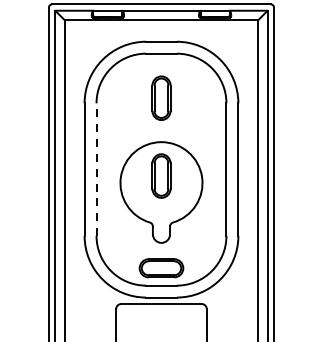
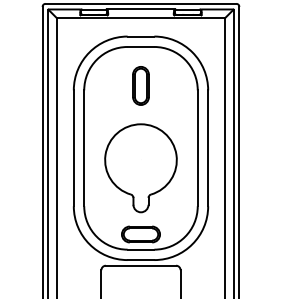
line: (96, 169) -> (84, 148), dashed -> solid
part: (160, 175) -> (140, 153), removed

